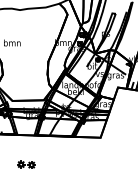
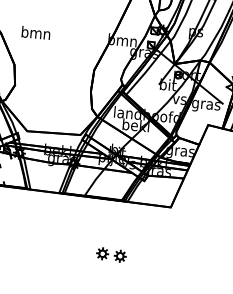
part: (26, 164) -> (111, 254), moved

